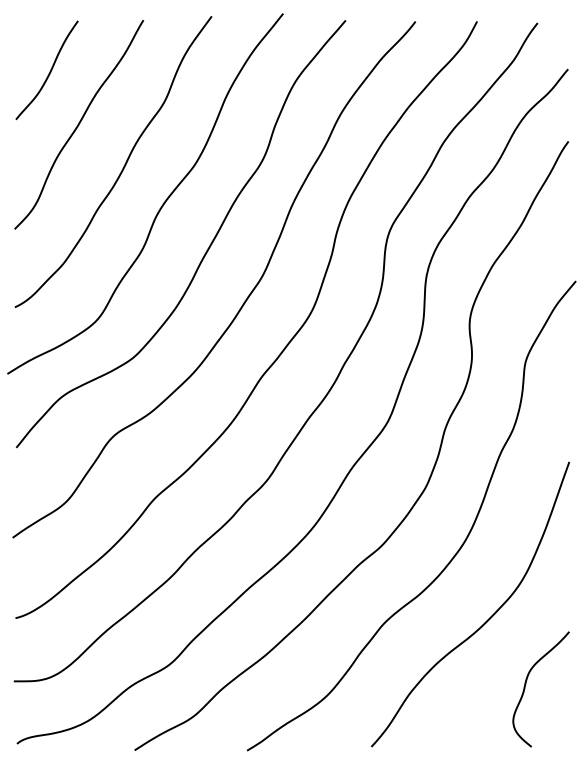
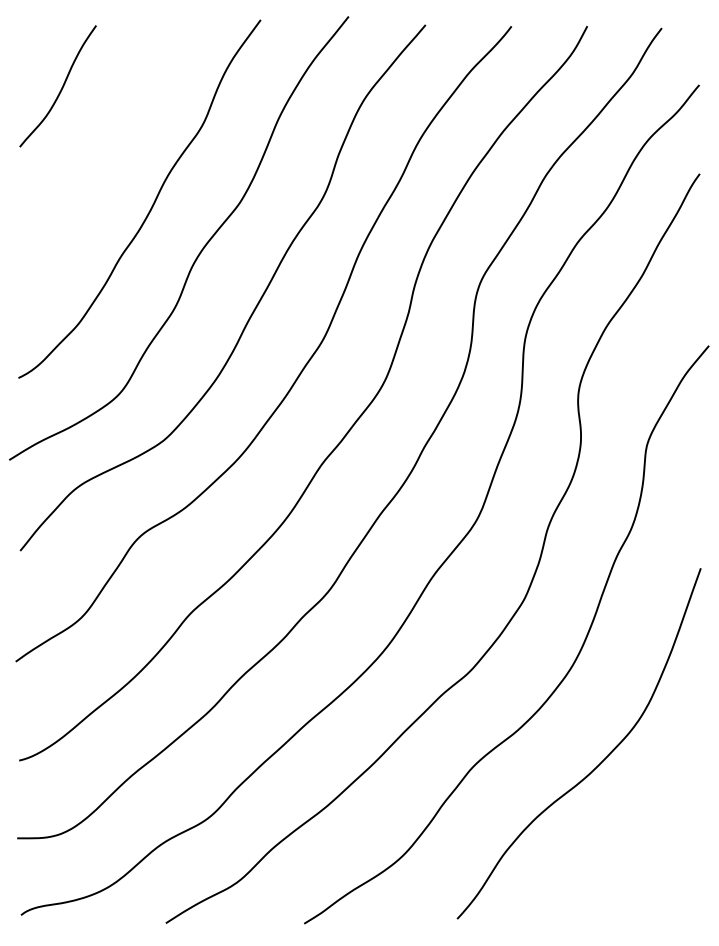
curve: (79, 124) -> (97, 153), removed
curve: (526, 684) -> (648, 842), removed

